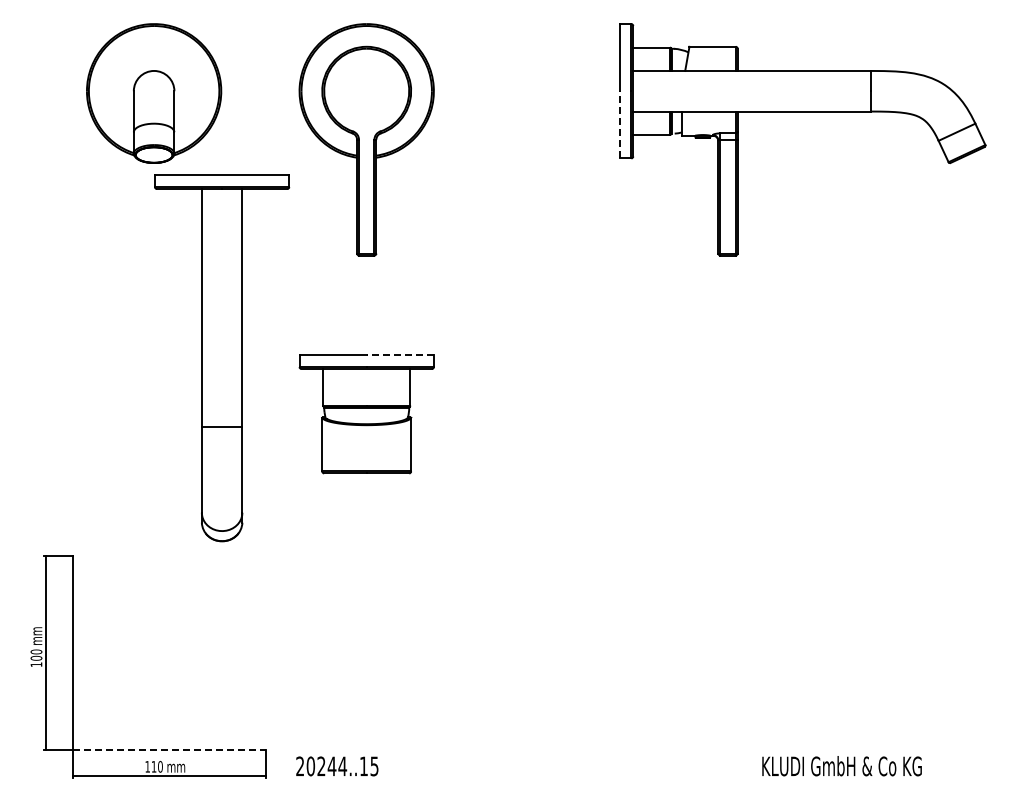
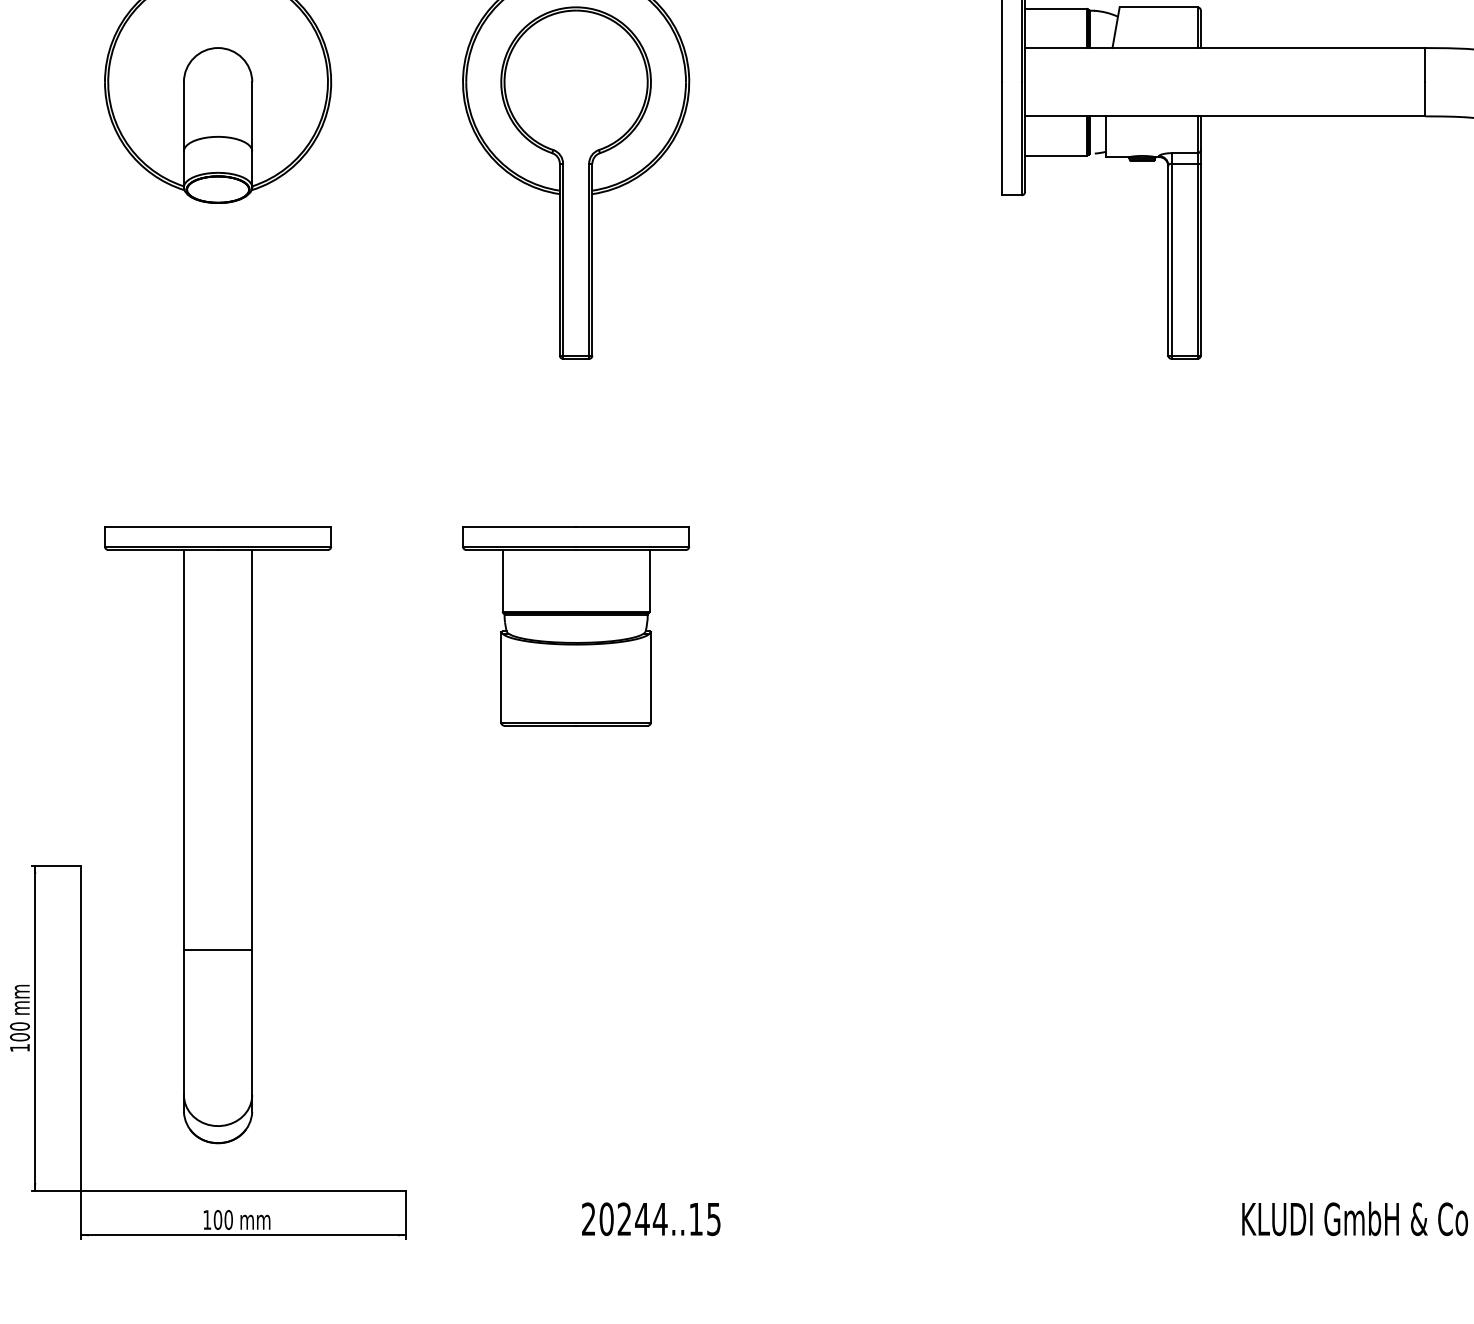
line: (619, 124) -> (1001, 138), dashed -> solid
line: (400, 355) -> (633, 527), dashed -> solid
part: (222, 358) -> (218, 835), moved
line: (169, 749) -> (243, 1190), dashed -> solid
text: (153, 766) -> (217, 1219), 110 -> 100
text: (337, 766) -> (651, 1219), moved

